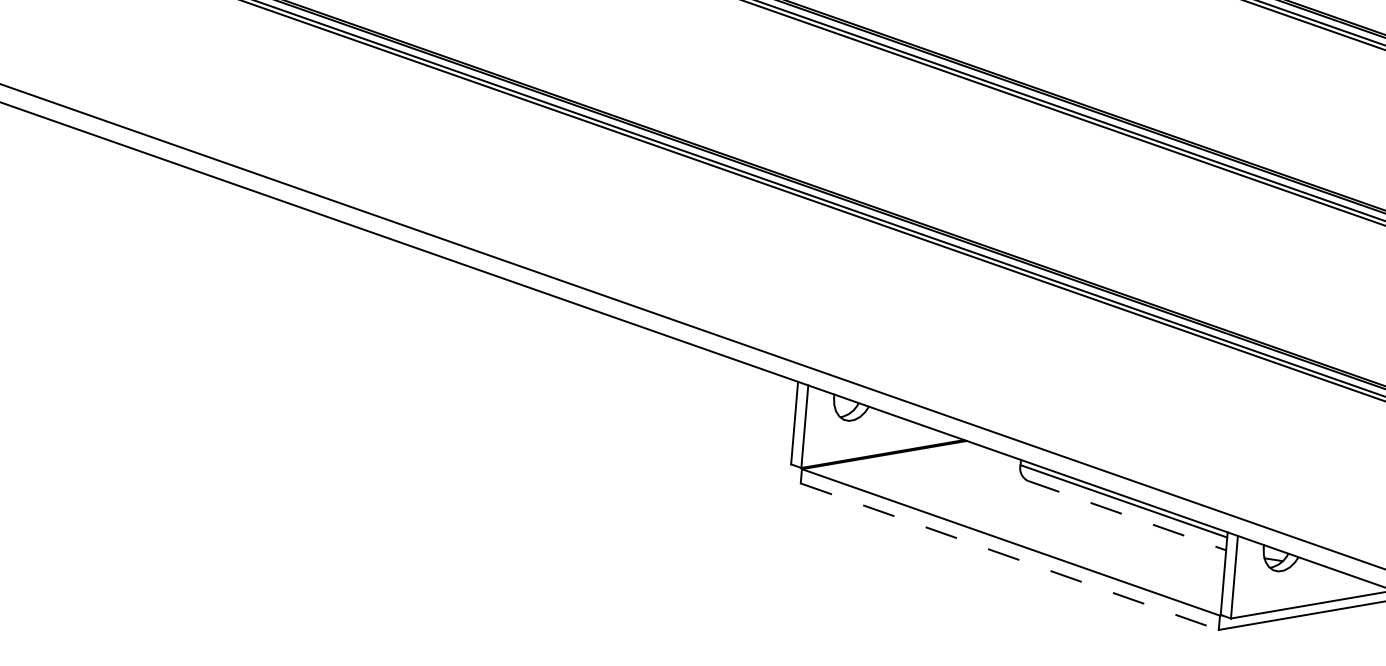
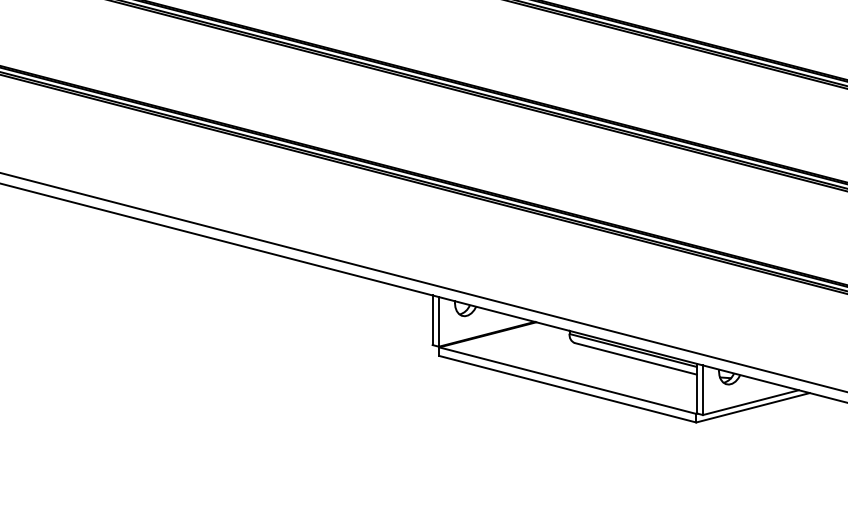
line: (1126, 515) -> (635, 358), dashed -> solid
line: (1009, 557) -> (567, 389), dashed -> solid

